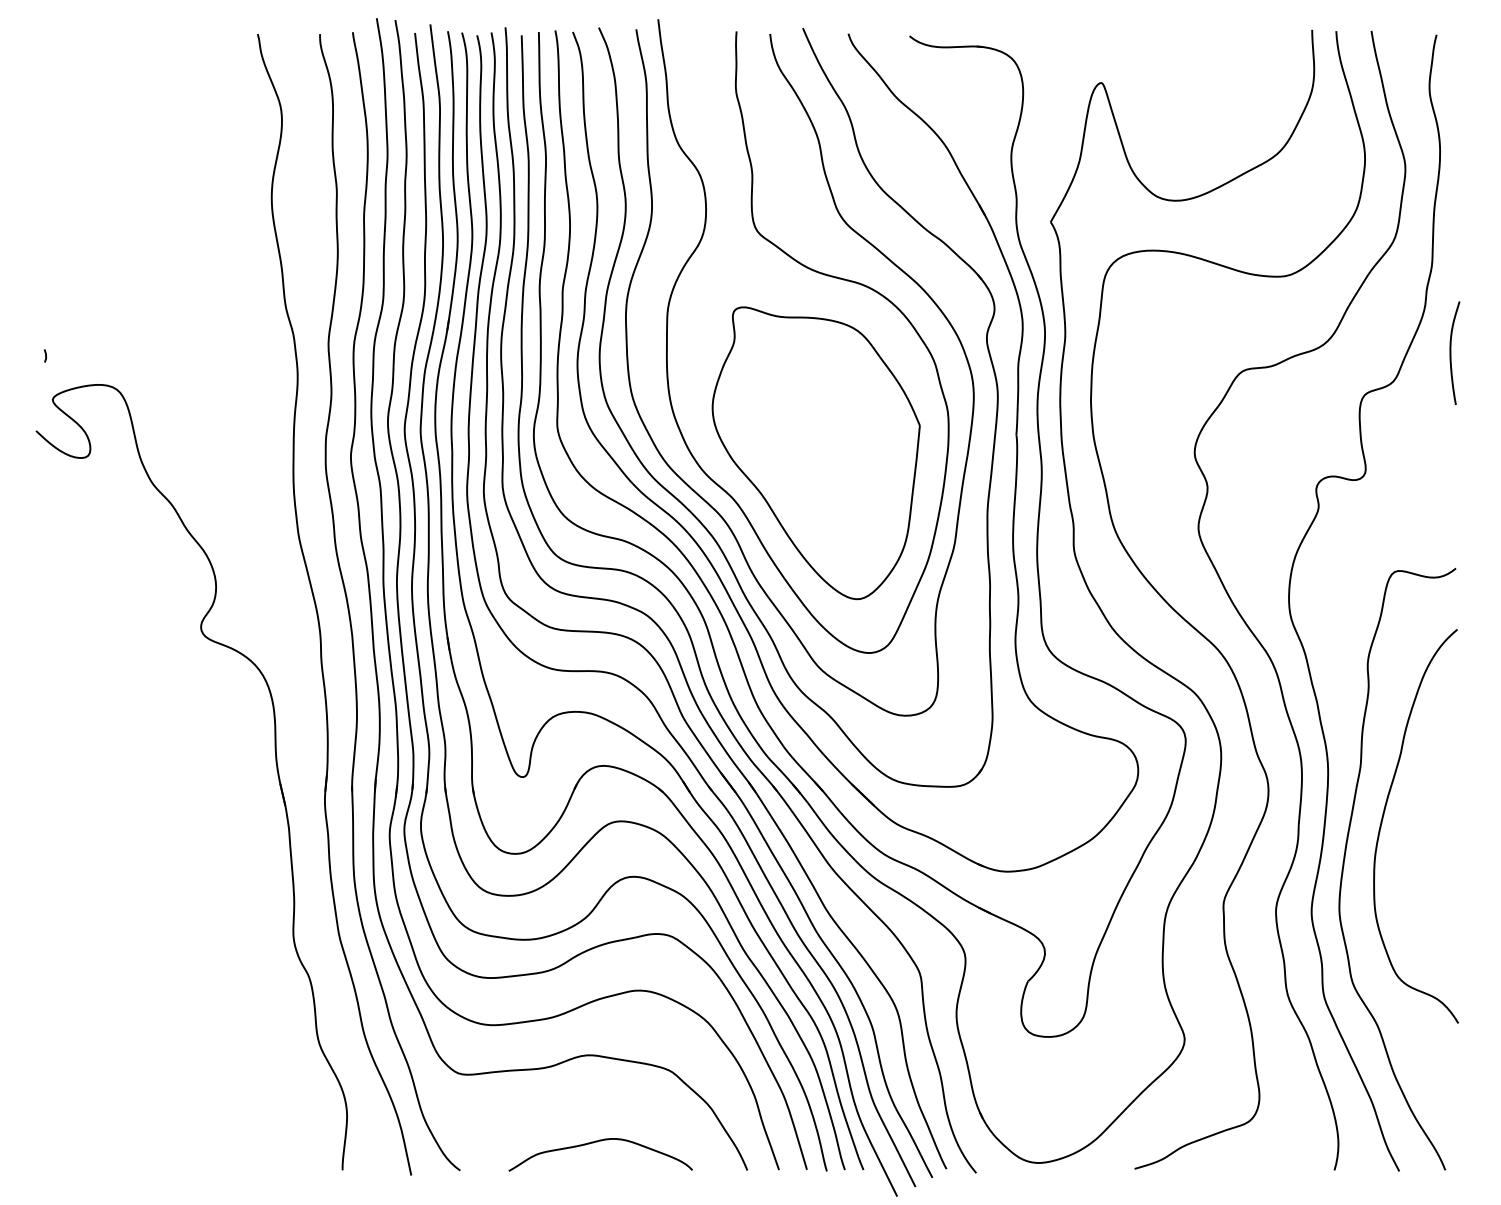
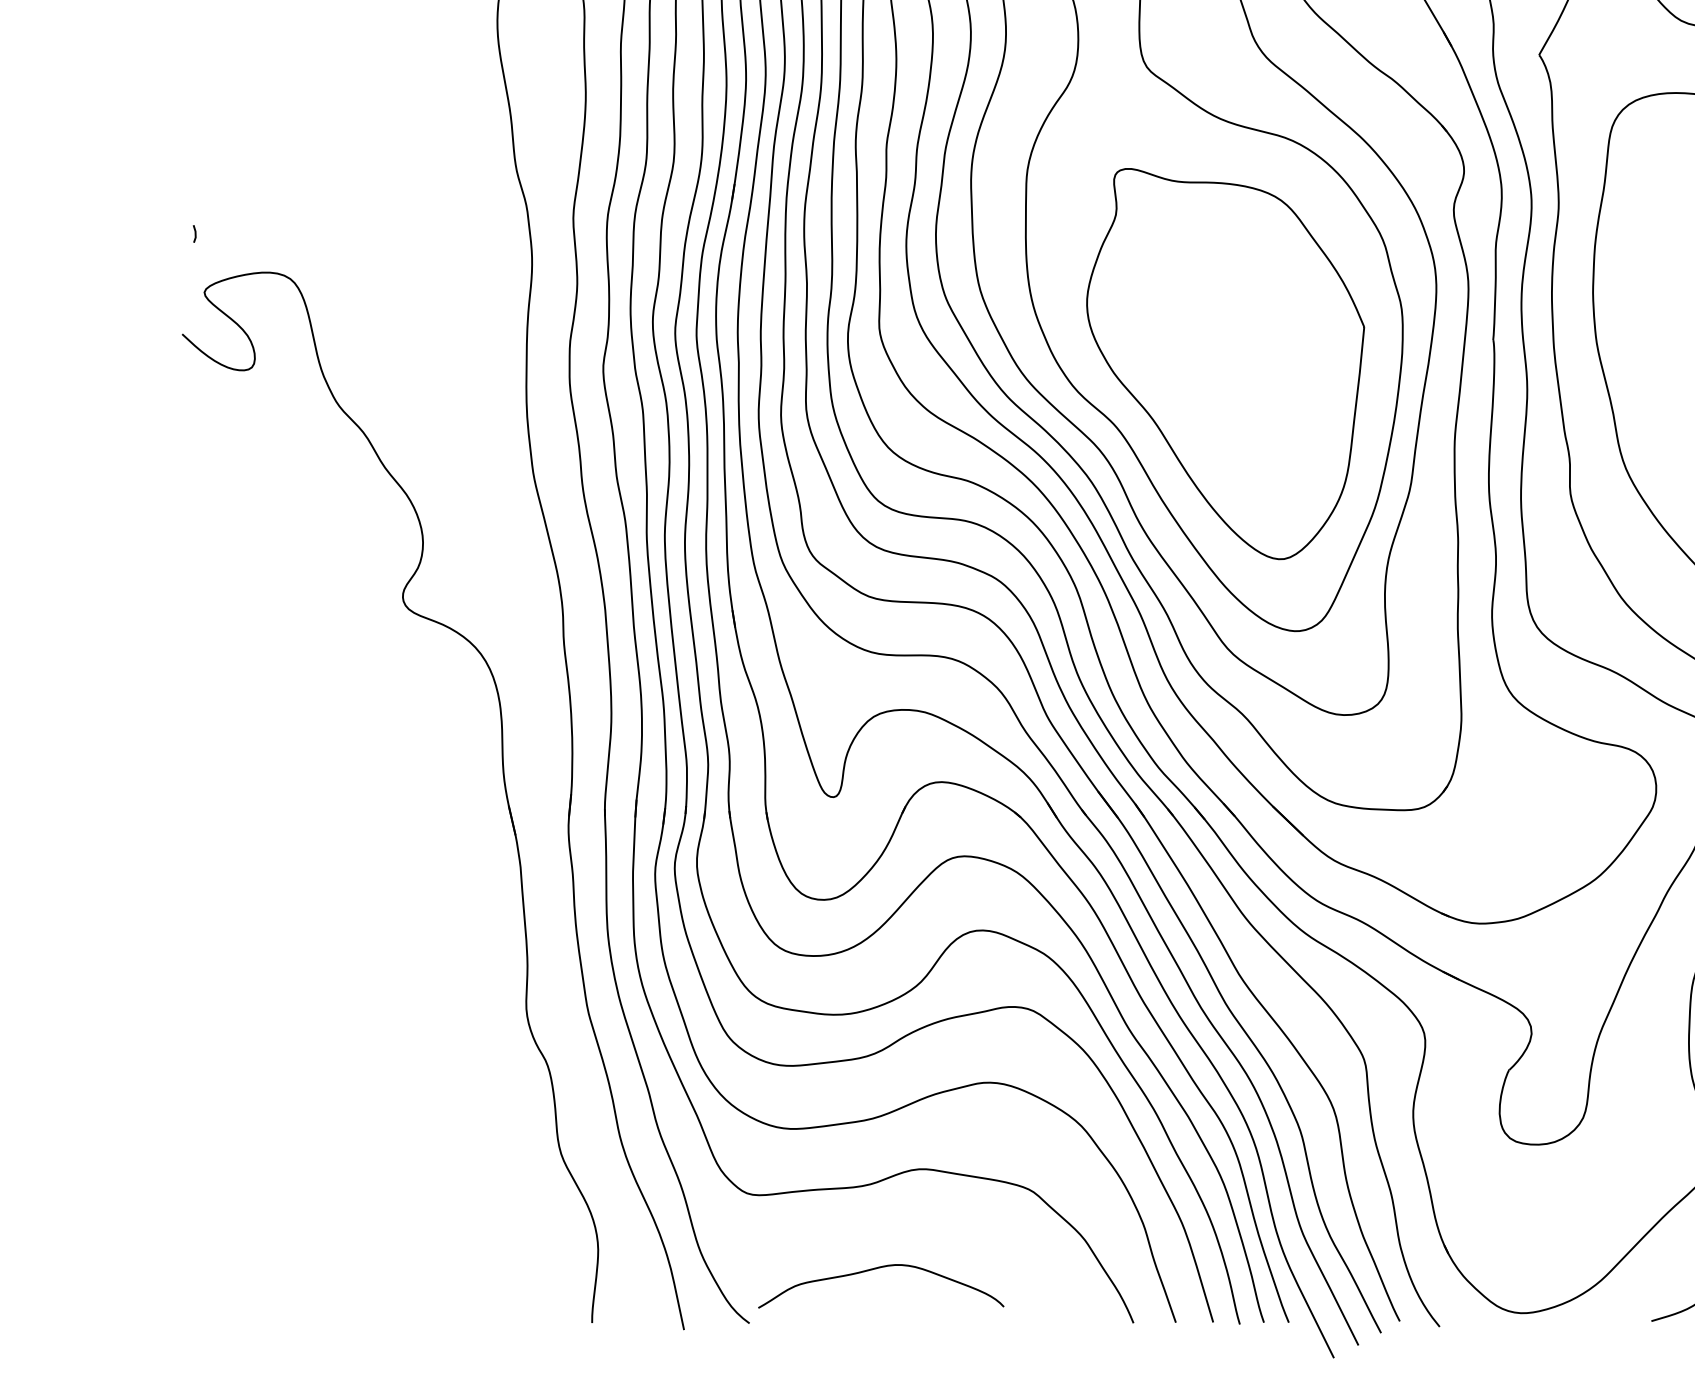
curve: (597, 1142) -> (876, 1269), moved

